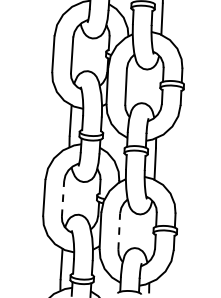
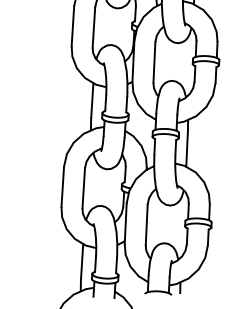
line: (63, 199) -> (84, 188), dashed -> solid
line: (119, 231) -> (147, 224), dashed -> solid

